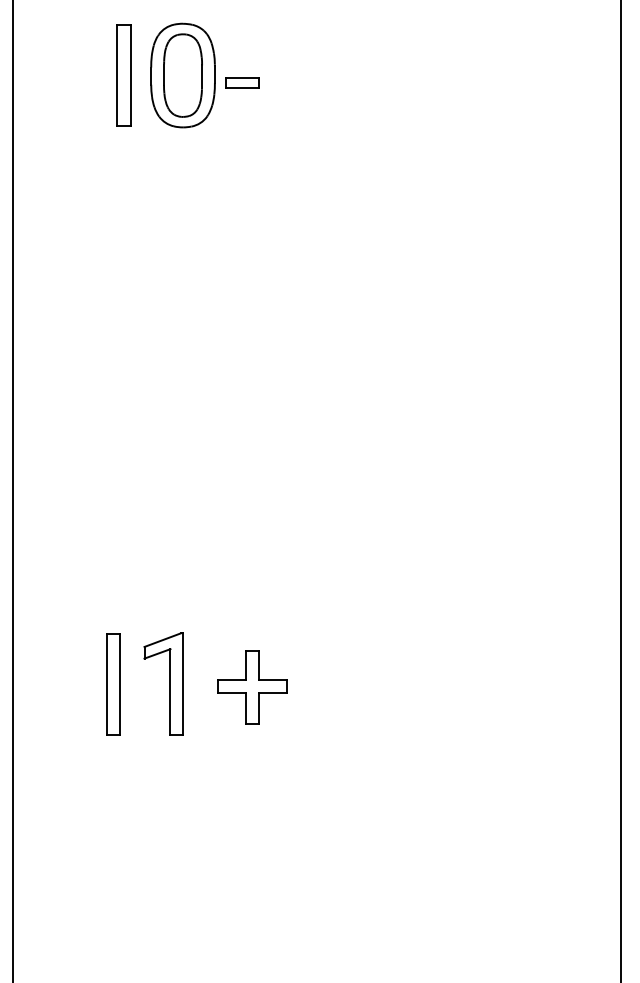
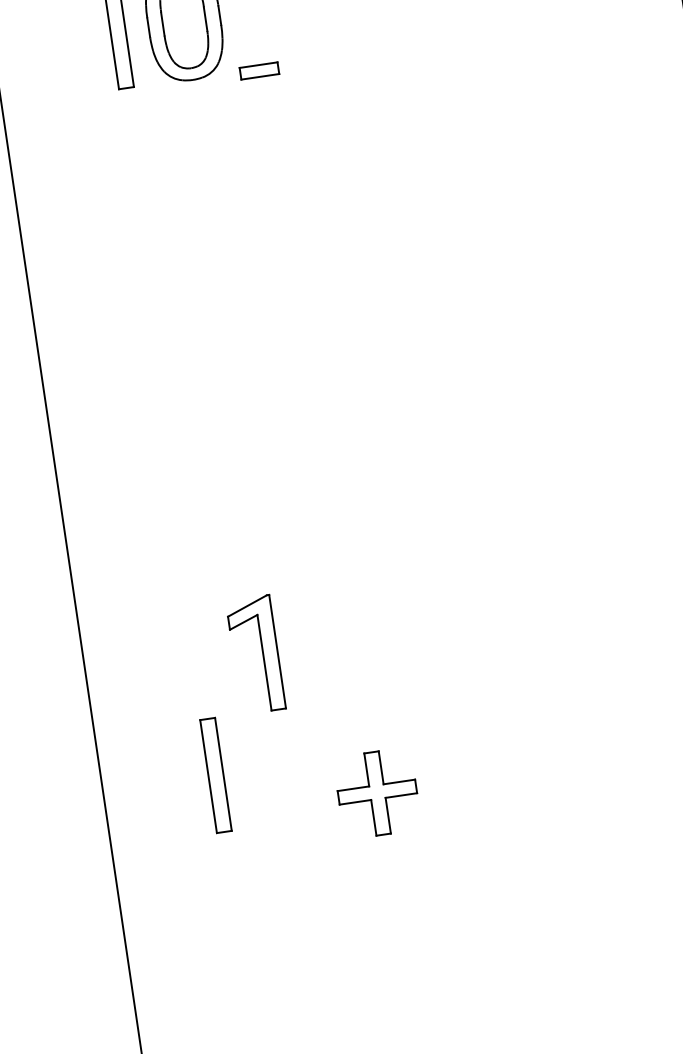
part: (242, 82) -> (259, 70), moved
part: (163, 683) -> (255, 654), moved
part: (113, 684) -> (216, 775), moved
part: (252, 687) -> (377, 793), moved

